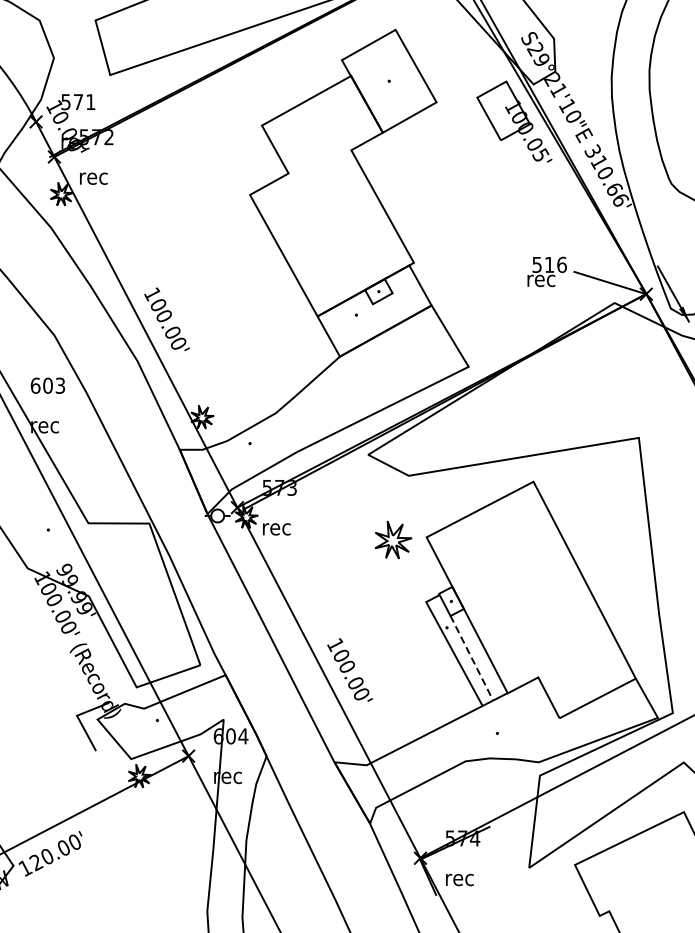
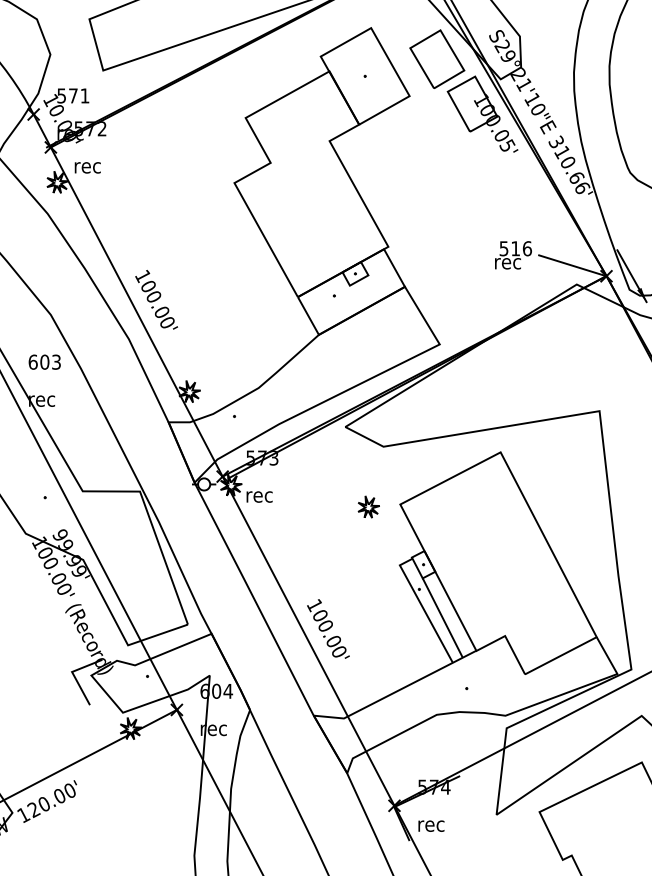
part: (466, 62) -> (437, 58), added
part: (392, 539) -> (368, 506), size x0.62
line: (471, 657) -> (442, 617), dashed -> solid

